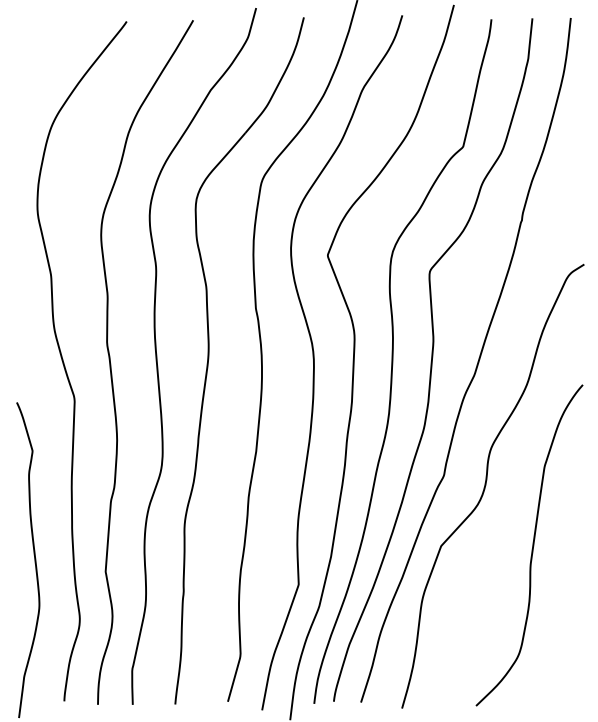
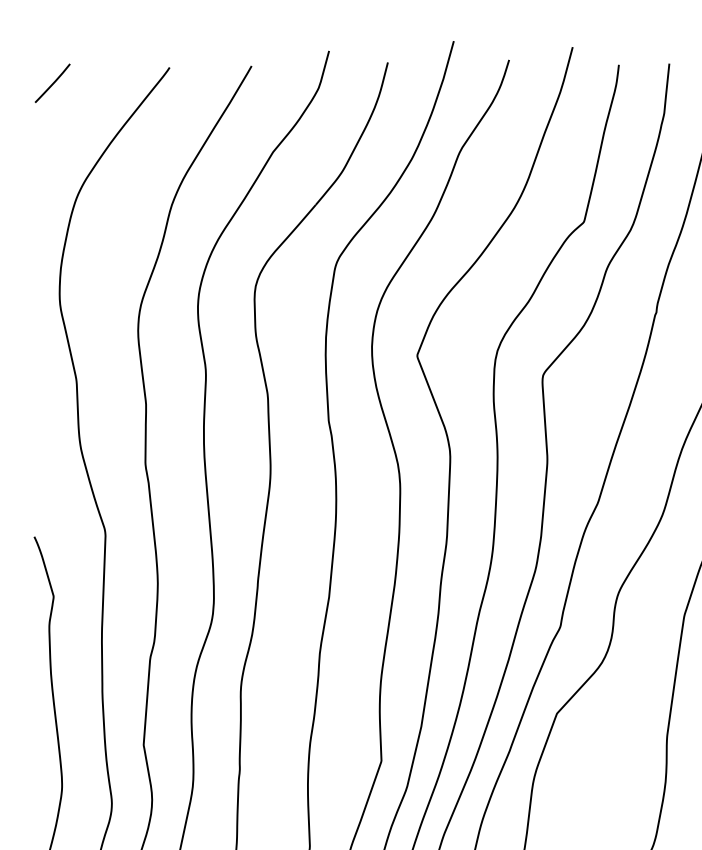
line: (31, 34) -> (52, 83), added

